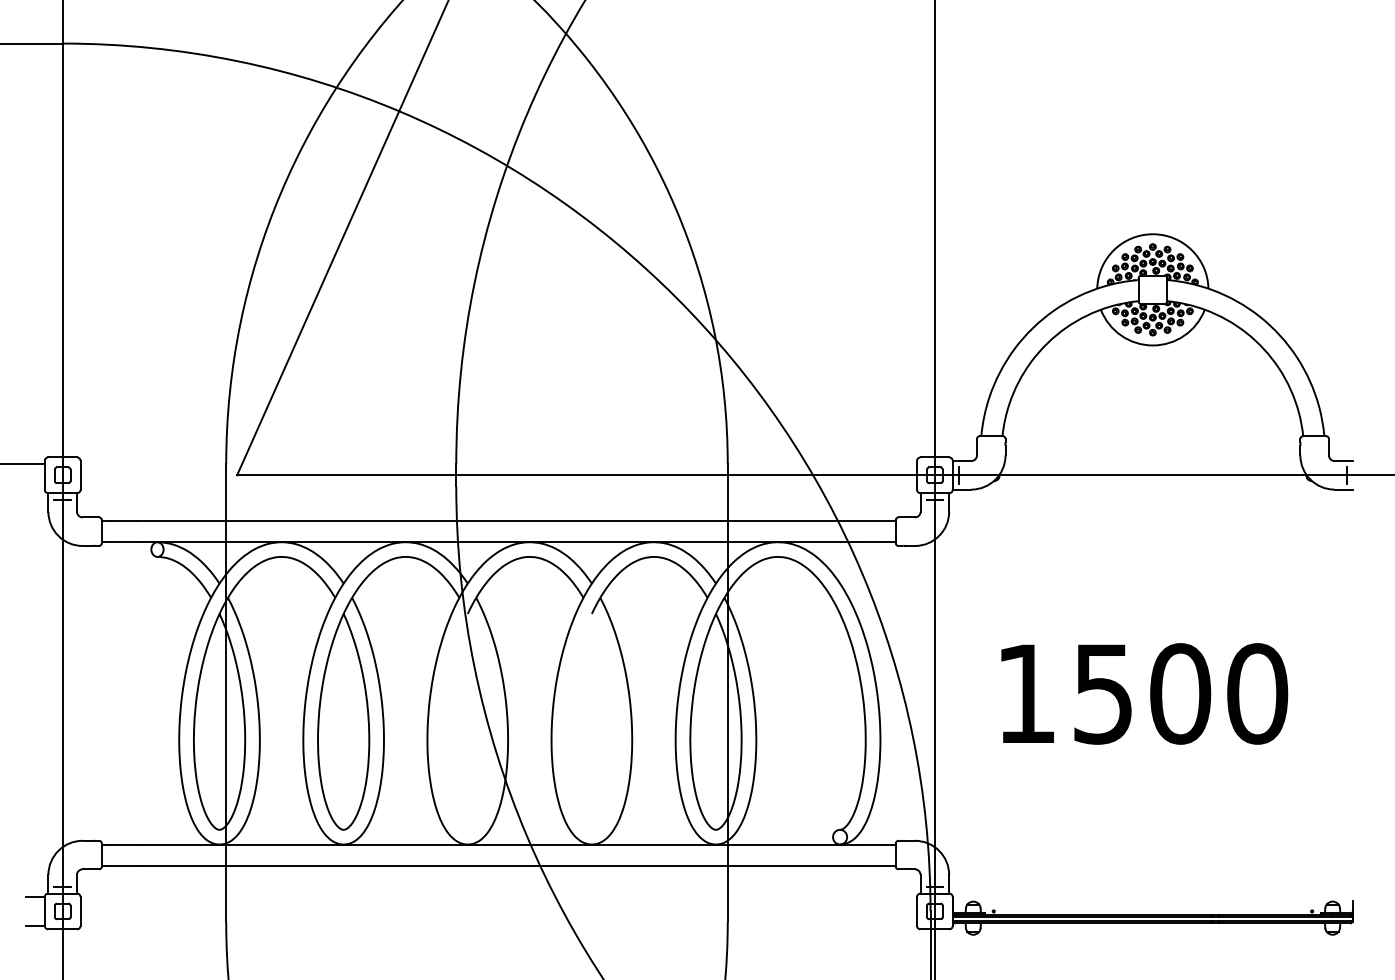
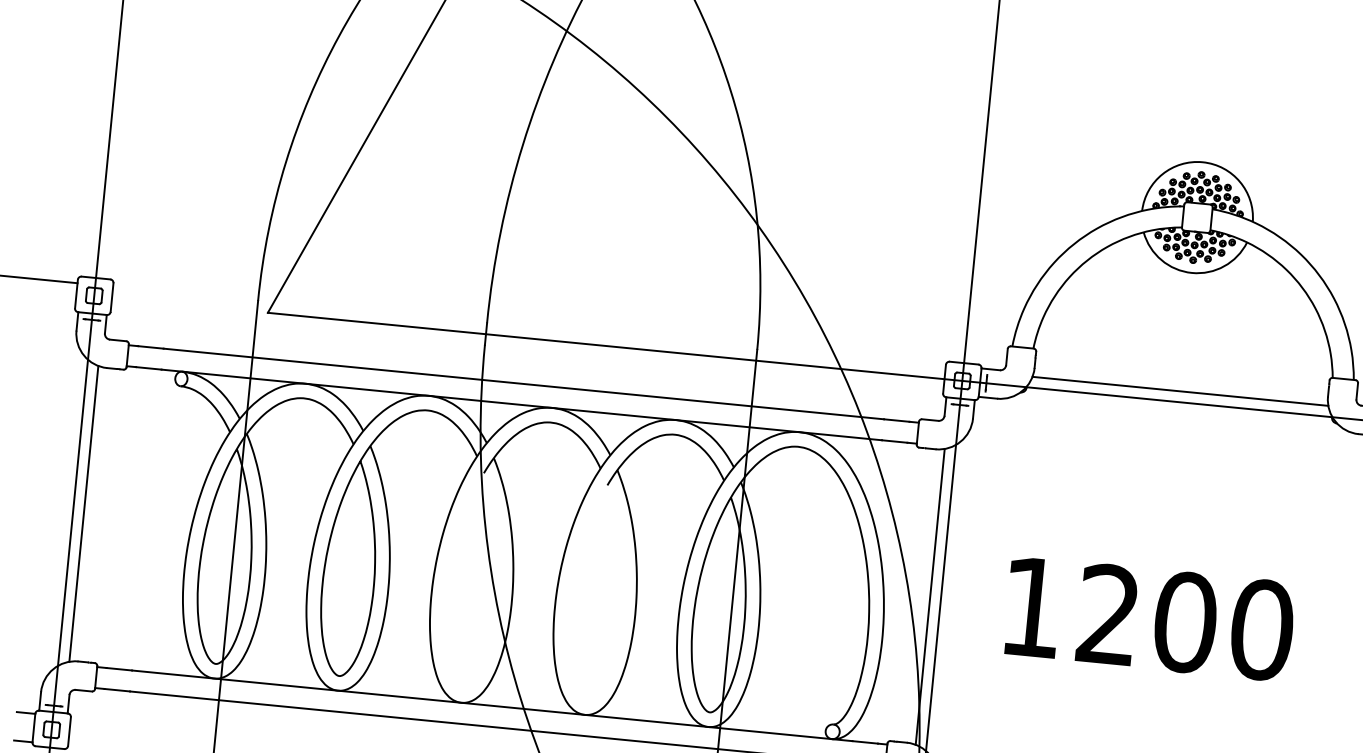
line: (1152, 464) -> (1179, 391), added
line: (73, 693) -> (83, 513), added
line: (924, 693) -> (930, 597), added
text: (1102, 693) -> (1107, 614), 1500 -> 1200

